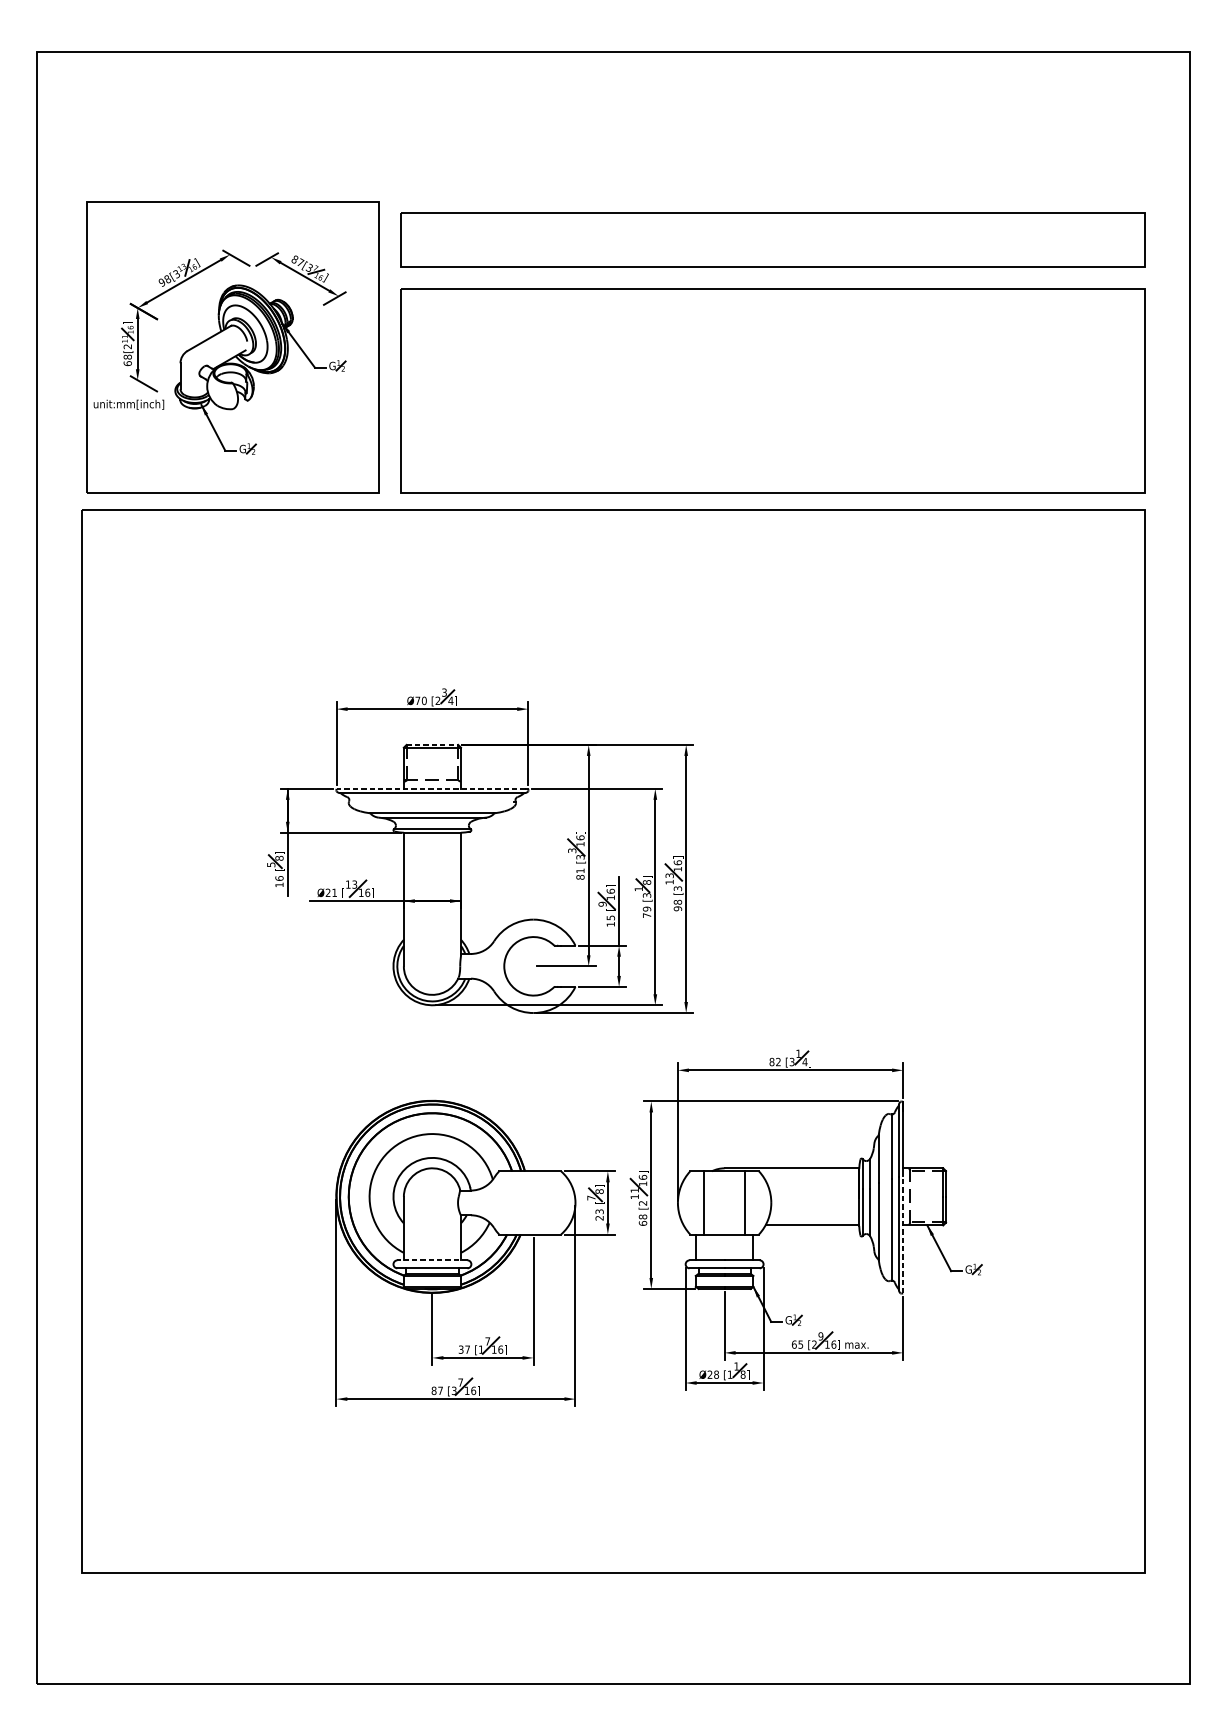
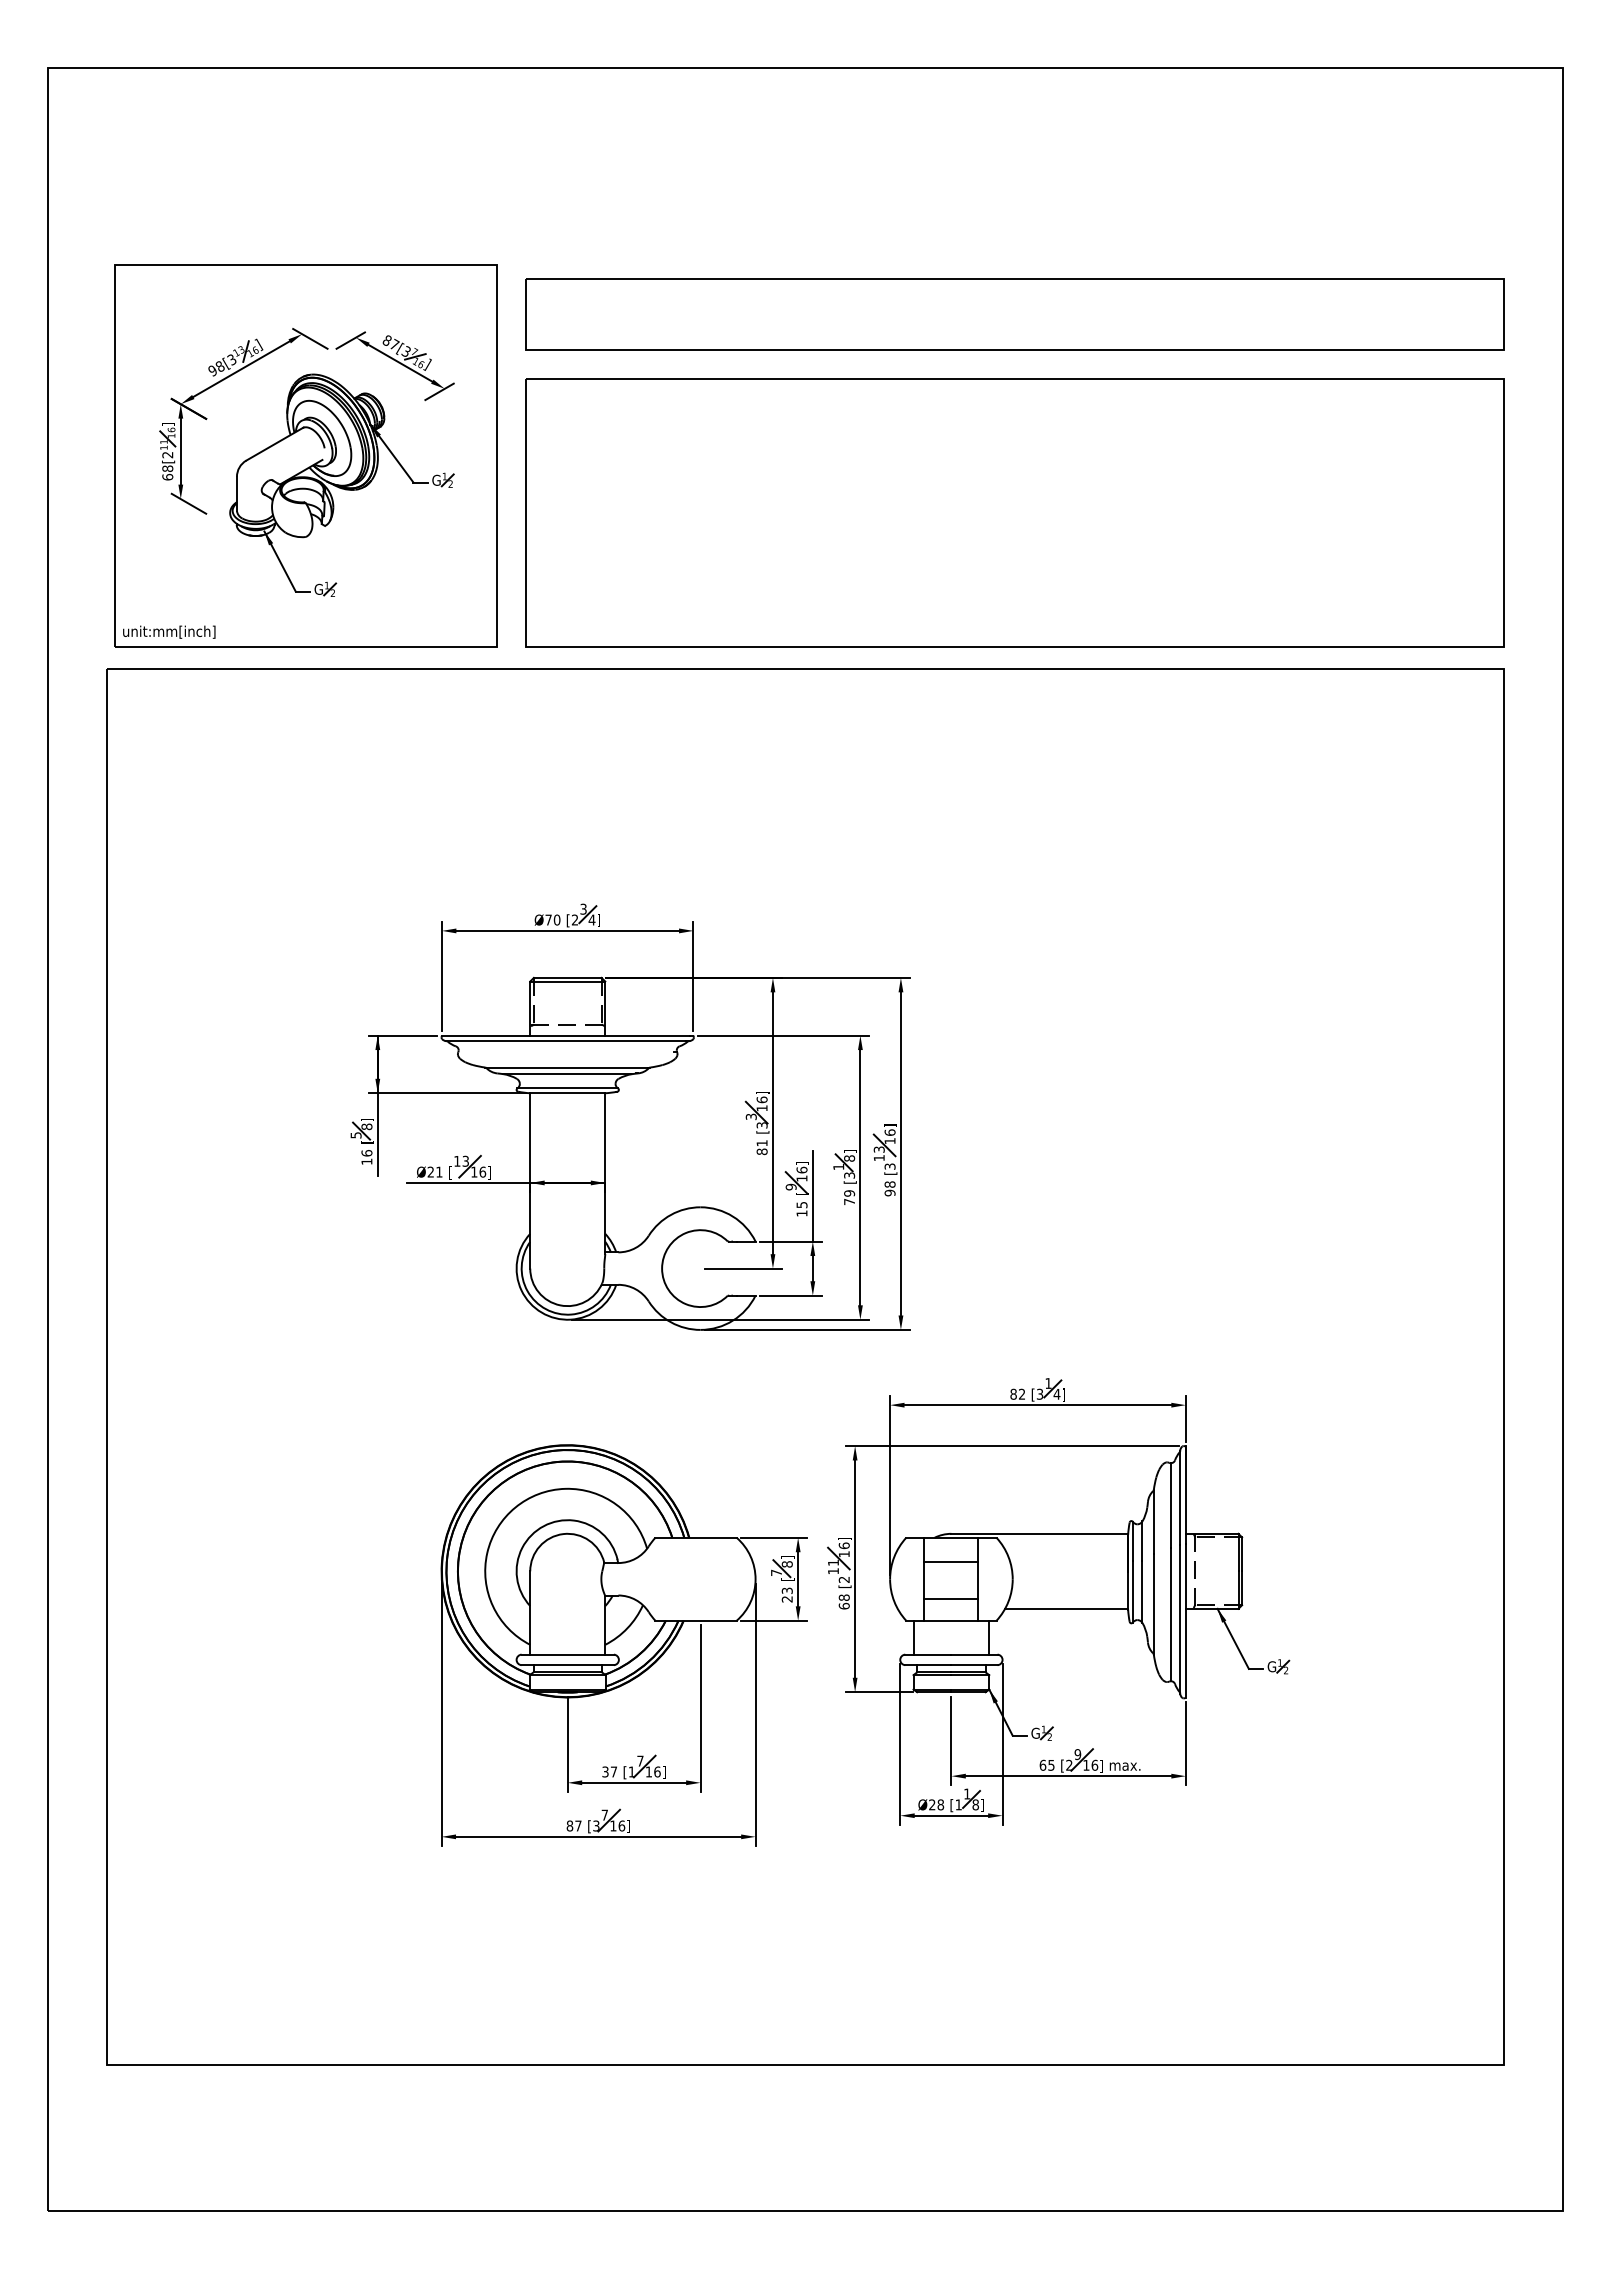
text: (129, 404) -> (169, 631), moved
line: (432, 744) -> (567, 977), dashed -> solid
line: (430, 788) -> (565, 1035), dashed -> solid
line: (724, 1189) -> (951, 1561), added
line: (724, 1218) -> (951, 1599), added
line: (902, 1234) -> (1185, 1620), dashed -> solid
line: (432, 1260) -> (567, 1654), dashed -> solid

